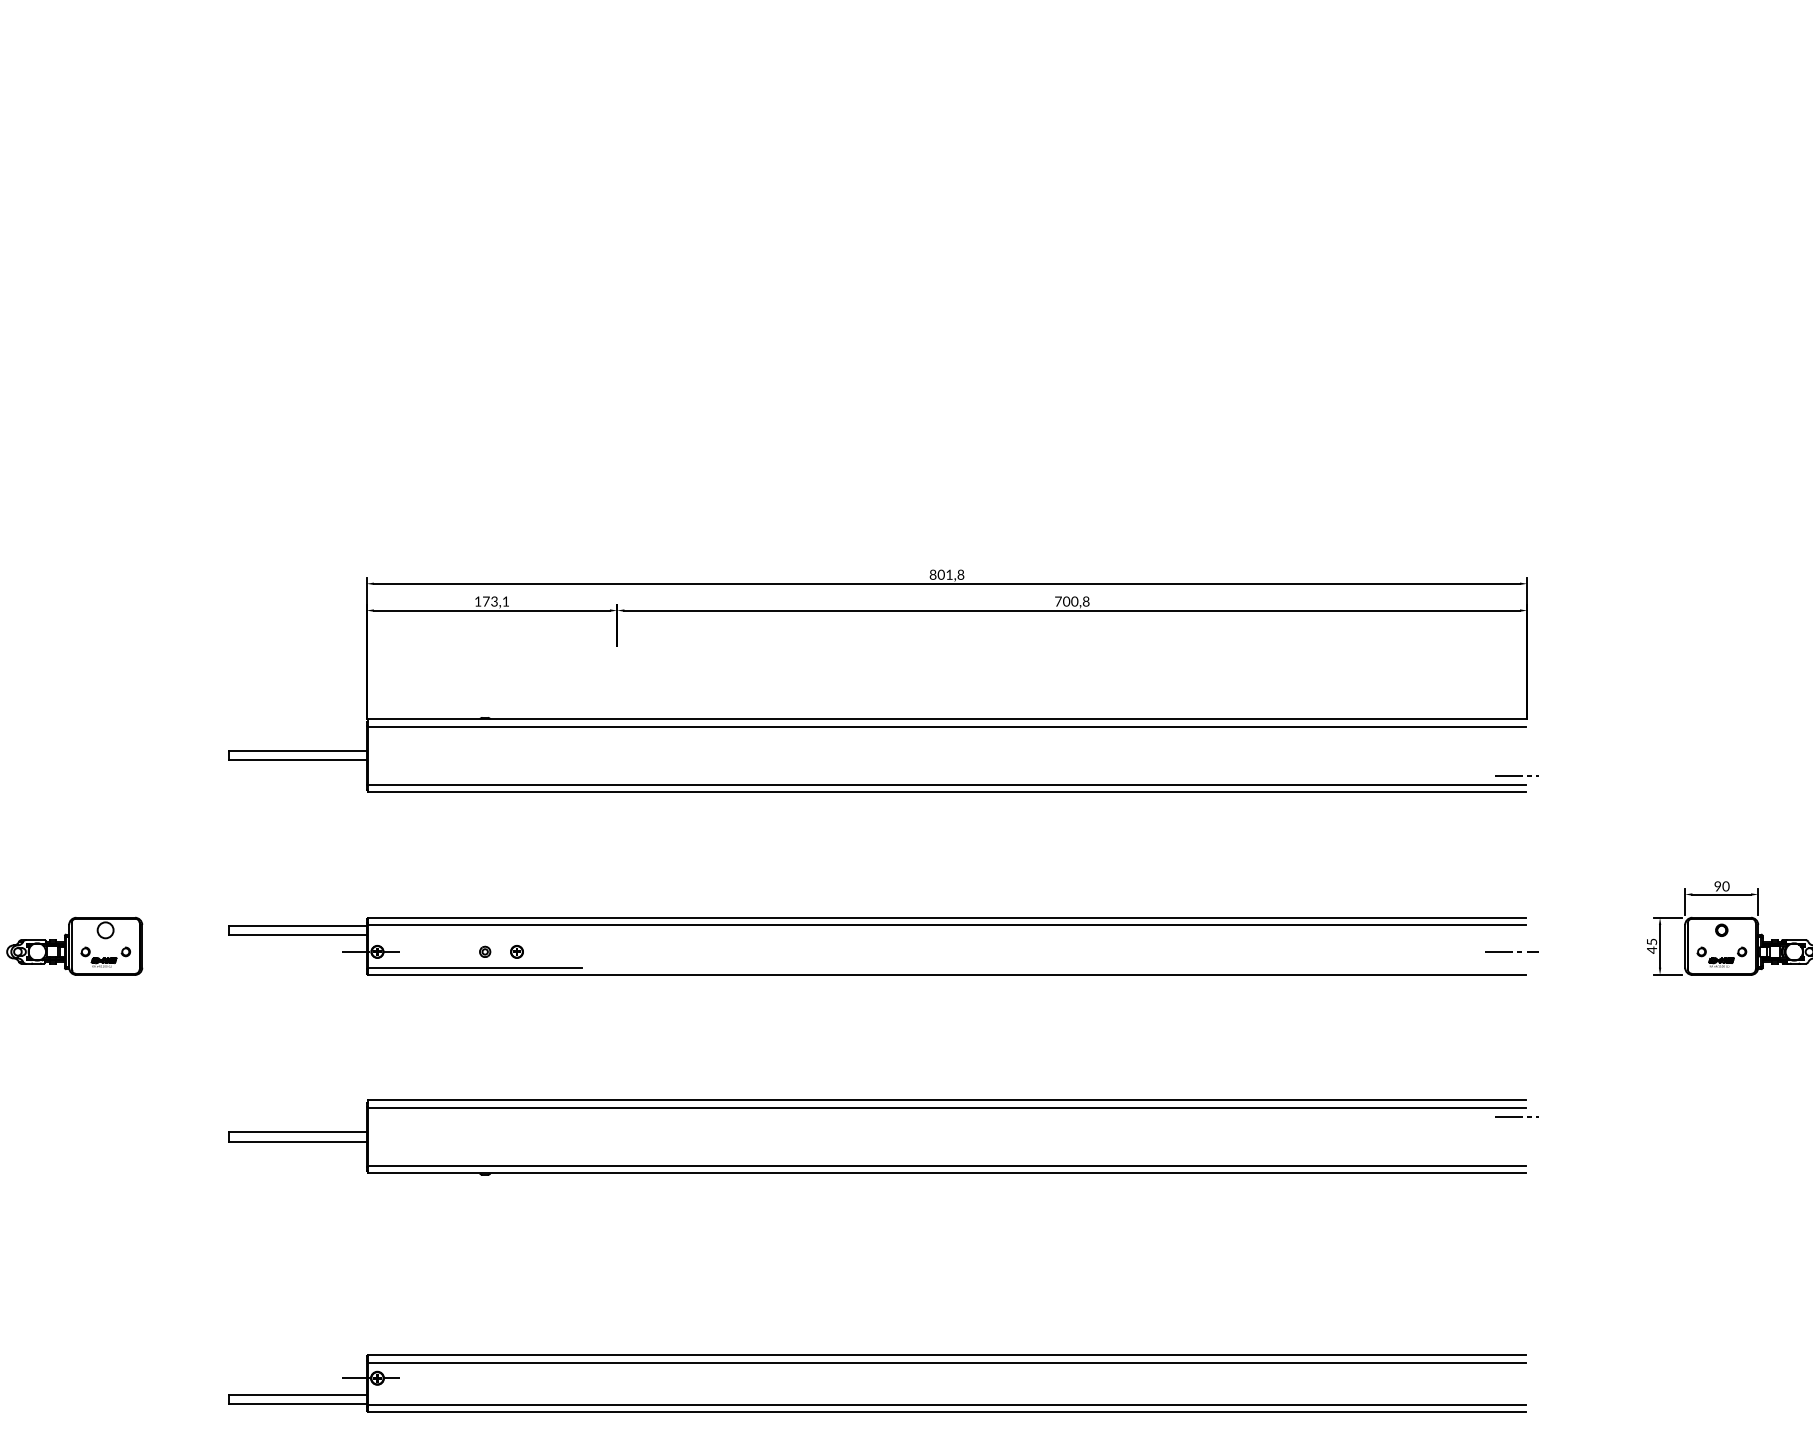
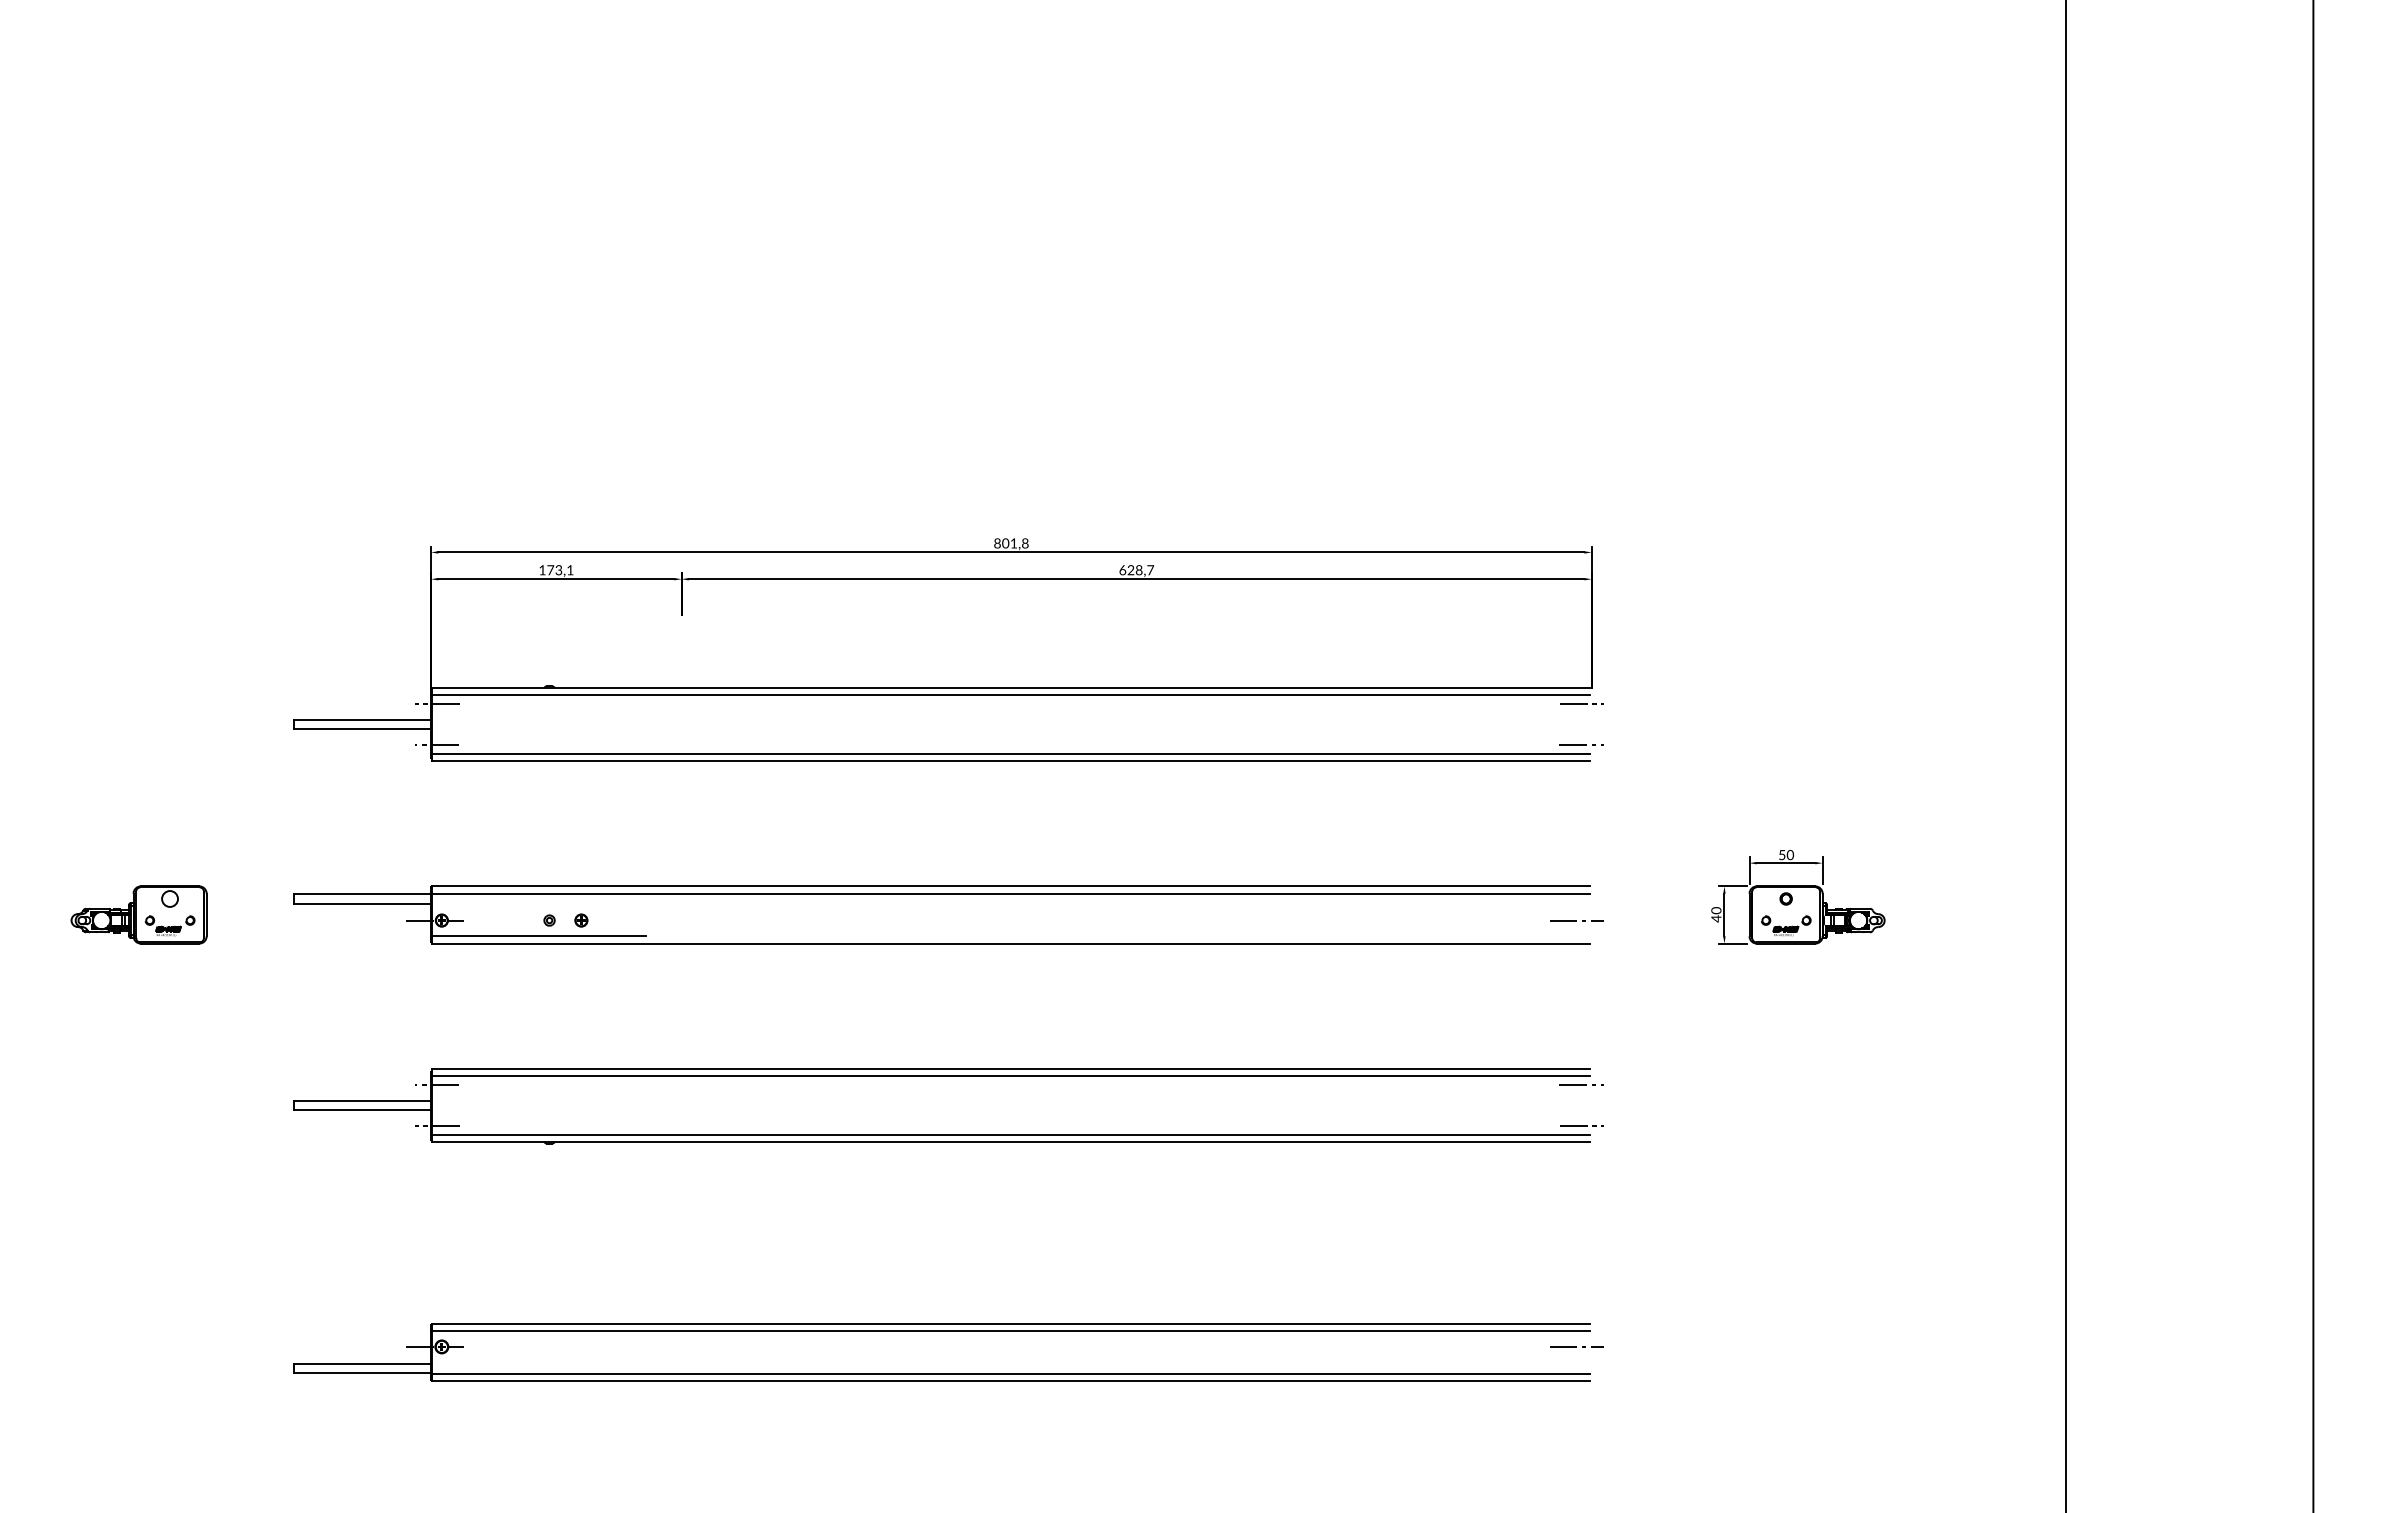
text: (1072, 601) -> (1136, 570), 700,8 -> 628,7
line: (372, 735) -> (436, 704), added
line: (1517, 735) -> (1581, 704), added
line: (372, 775) -> (436, 744), added
text: (1718, 886) -> (1782, 855), 90 -> 50
text: (1652, 941) -> (1716, 910), 45 -> 40
line: (372, 1116) -> (436, 1085), added
line: (372, 1156) -> (436, 1125), added
line: (1517, 1156) -> (1581, 1125), added
line: (1512, 1377) -> (1576, 1346), added

